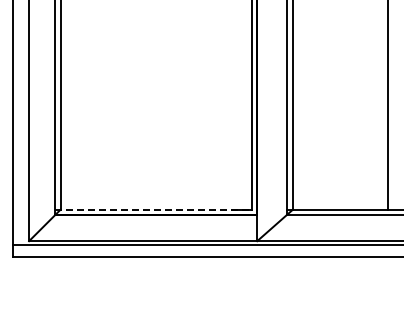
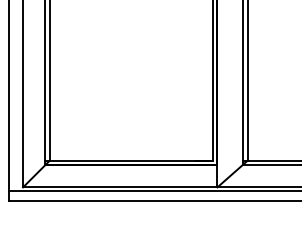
line: (153, 209) -> (129, 160), dashed -> solid

